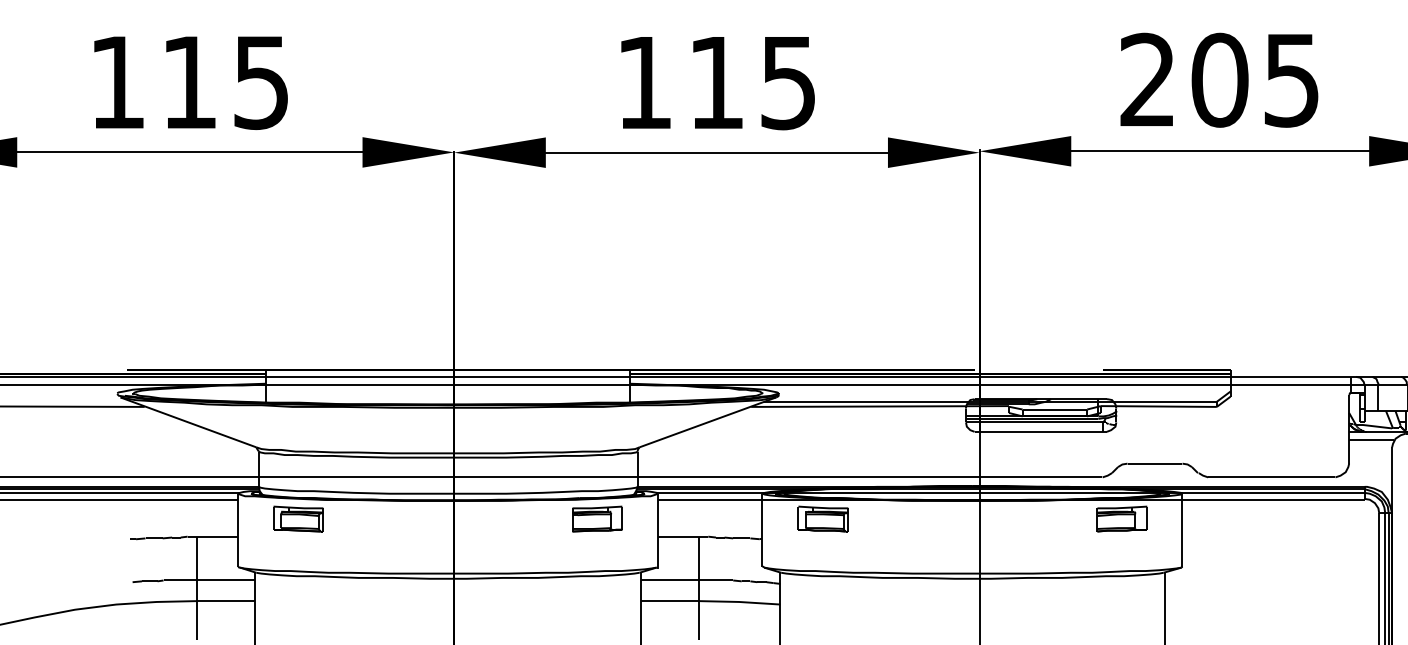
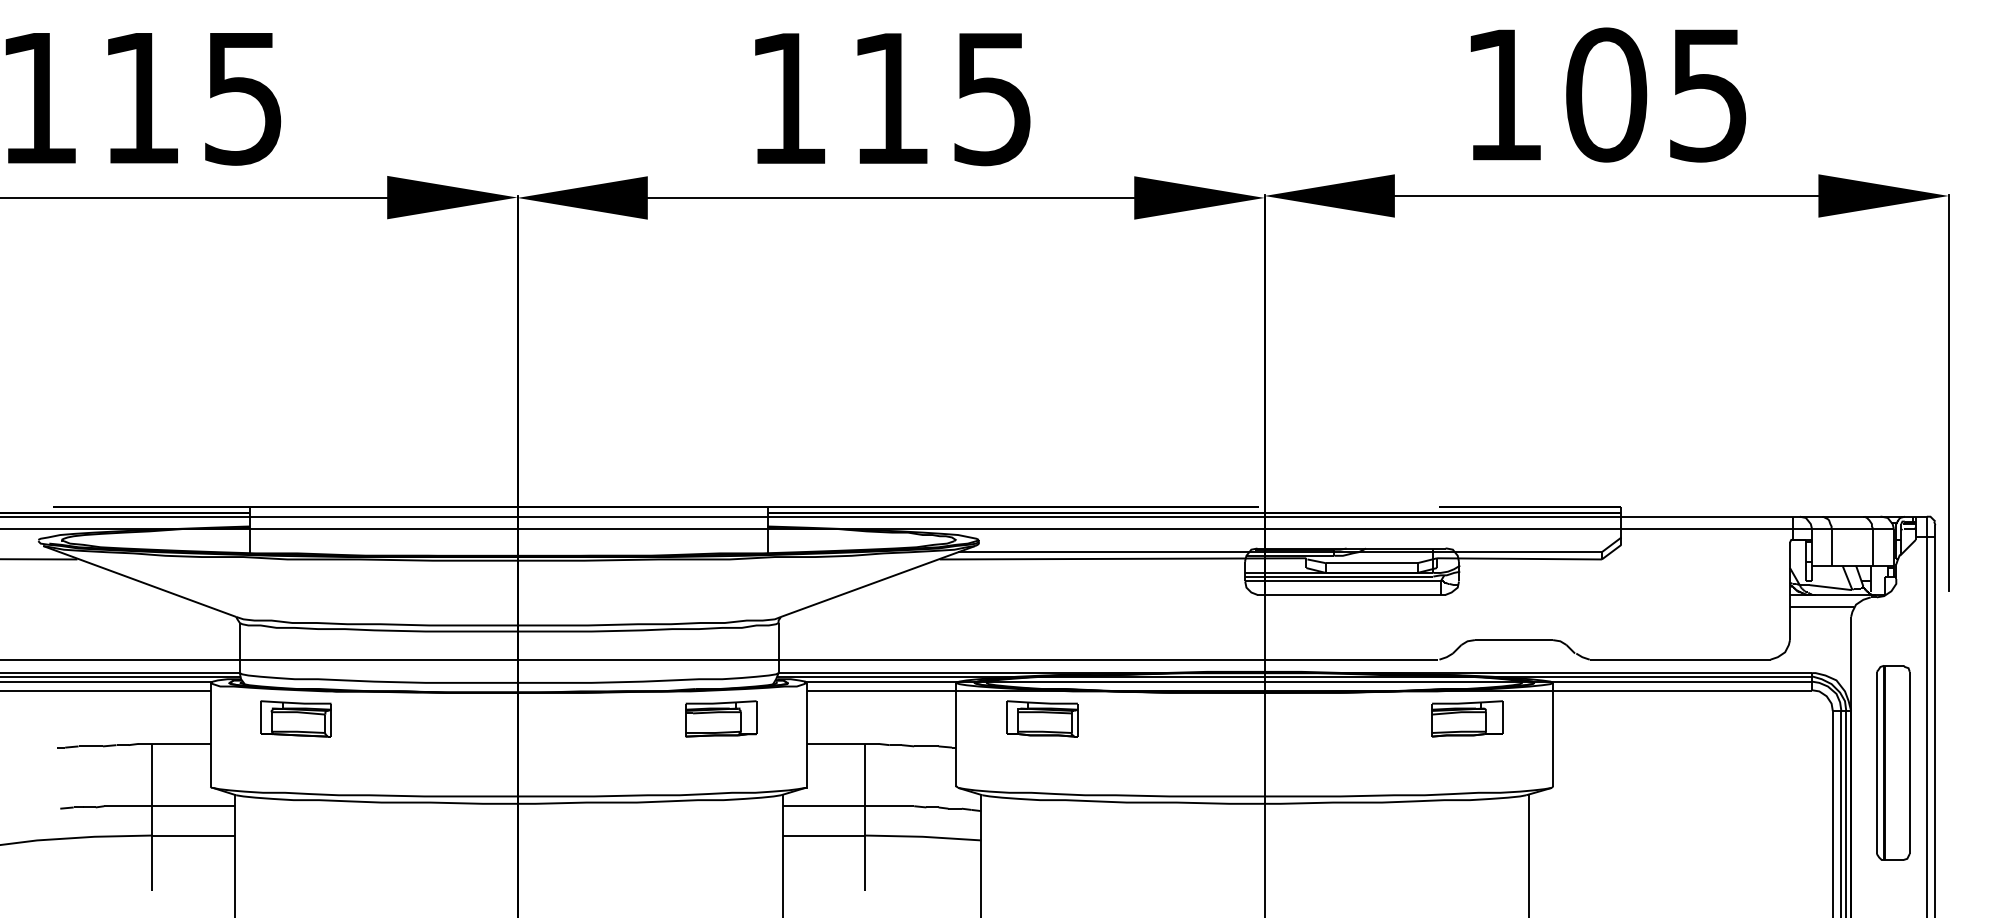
text: (1146, 79) -> (1502, 93), 205 -> 105

